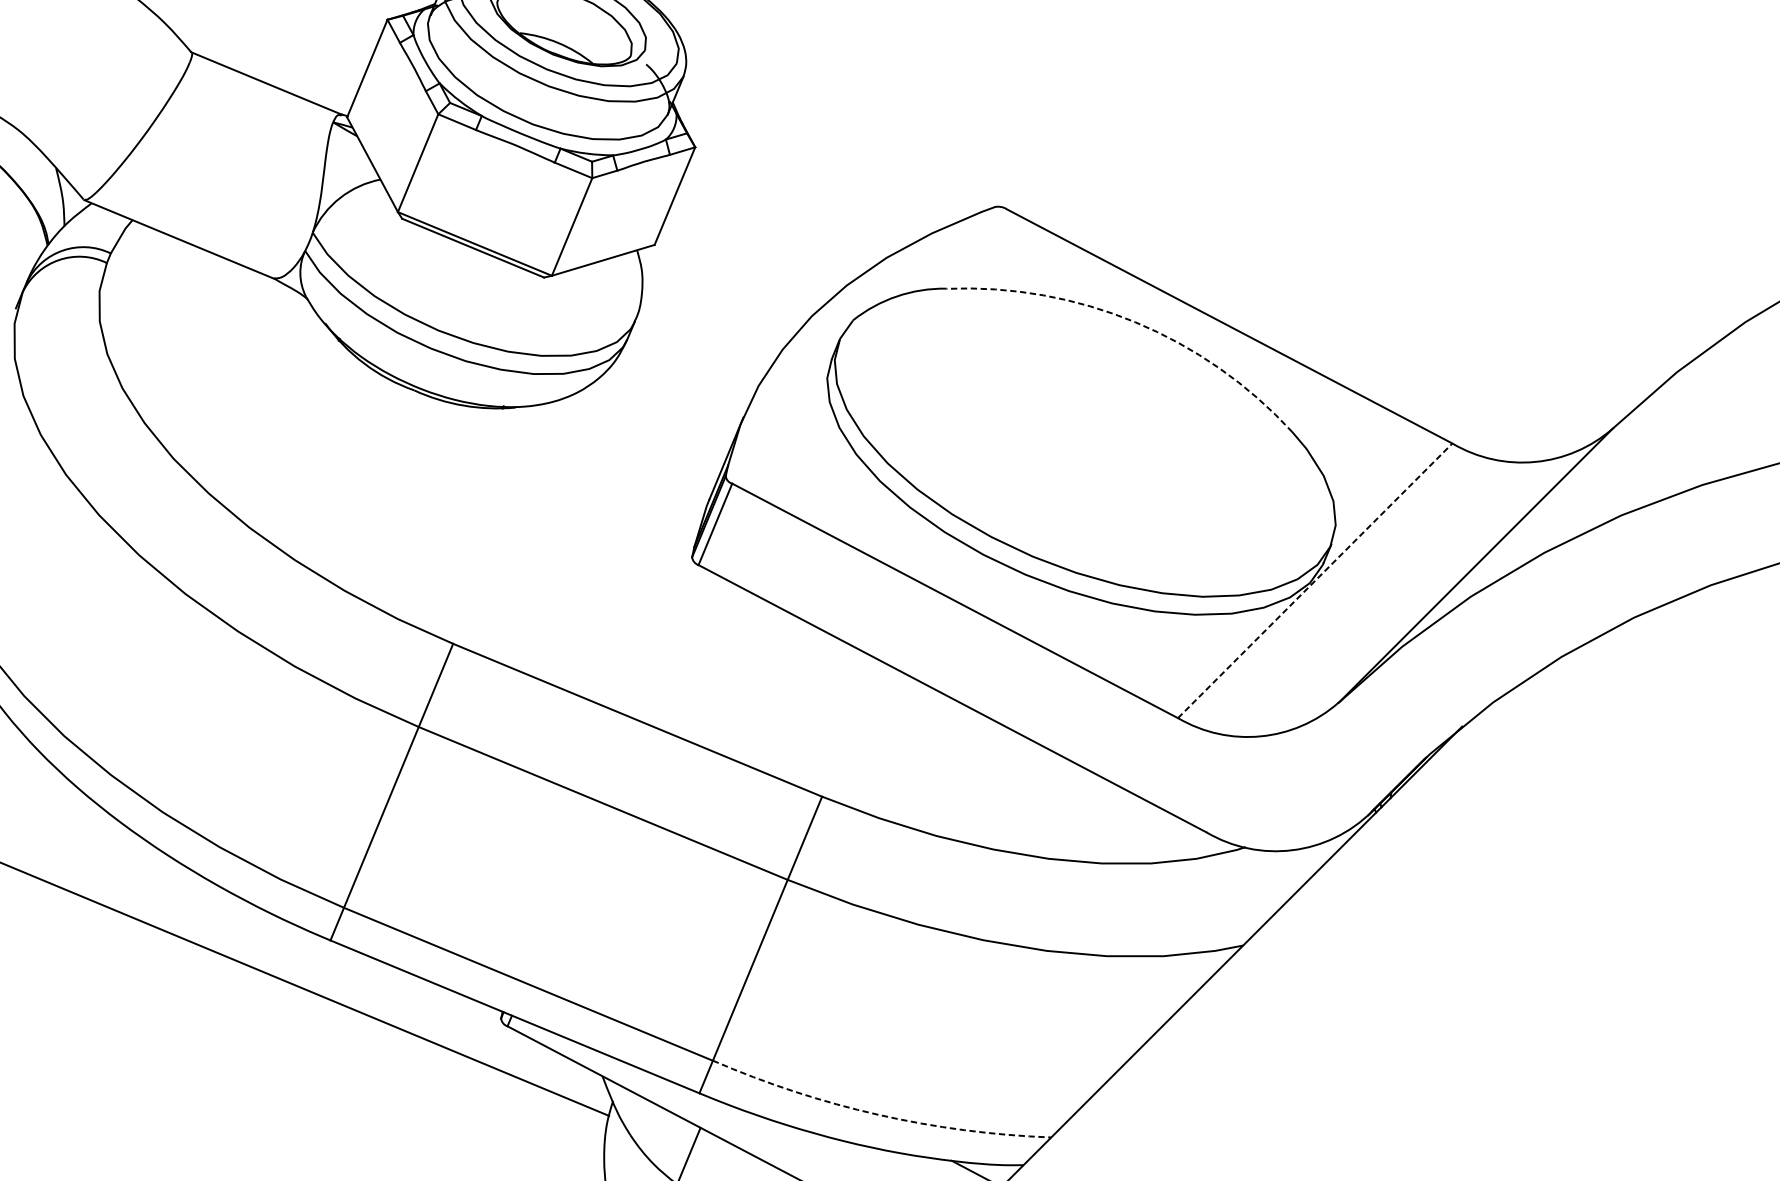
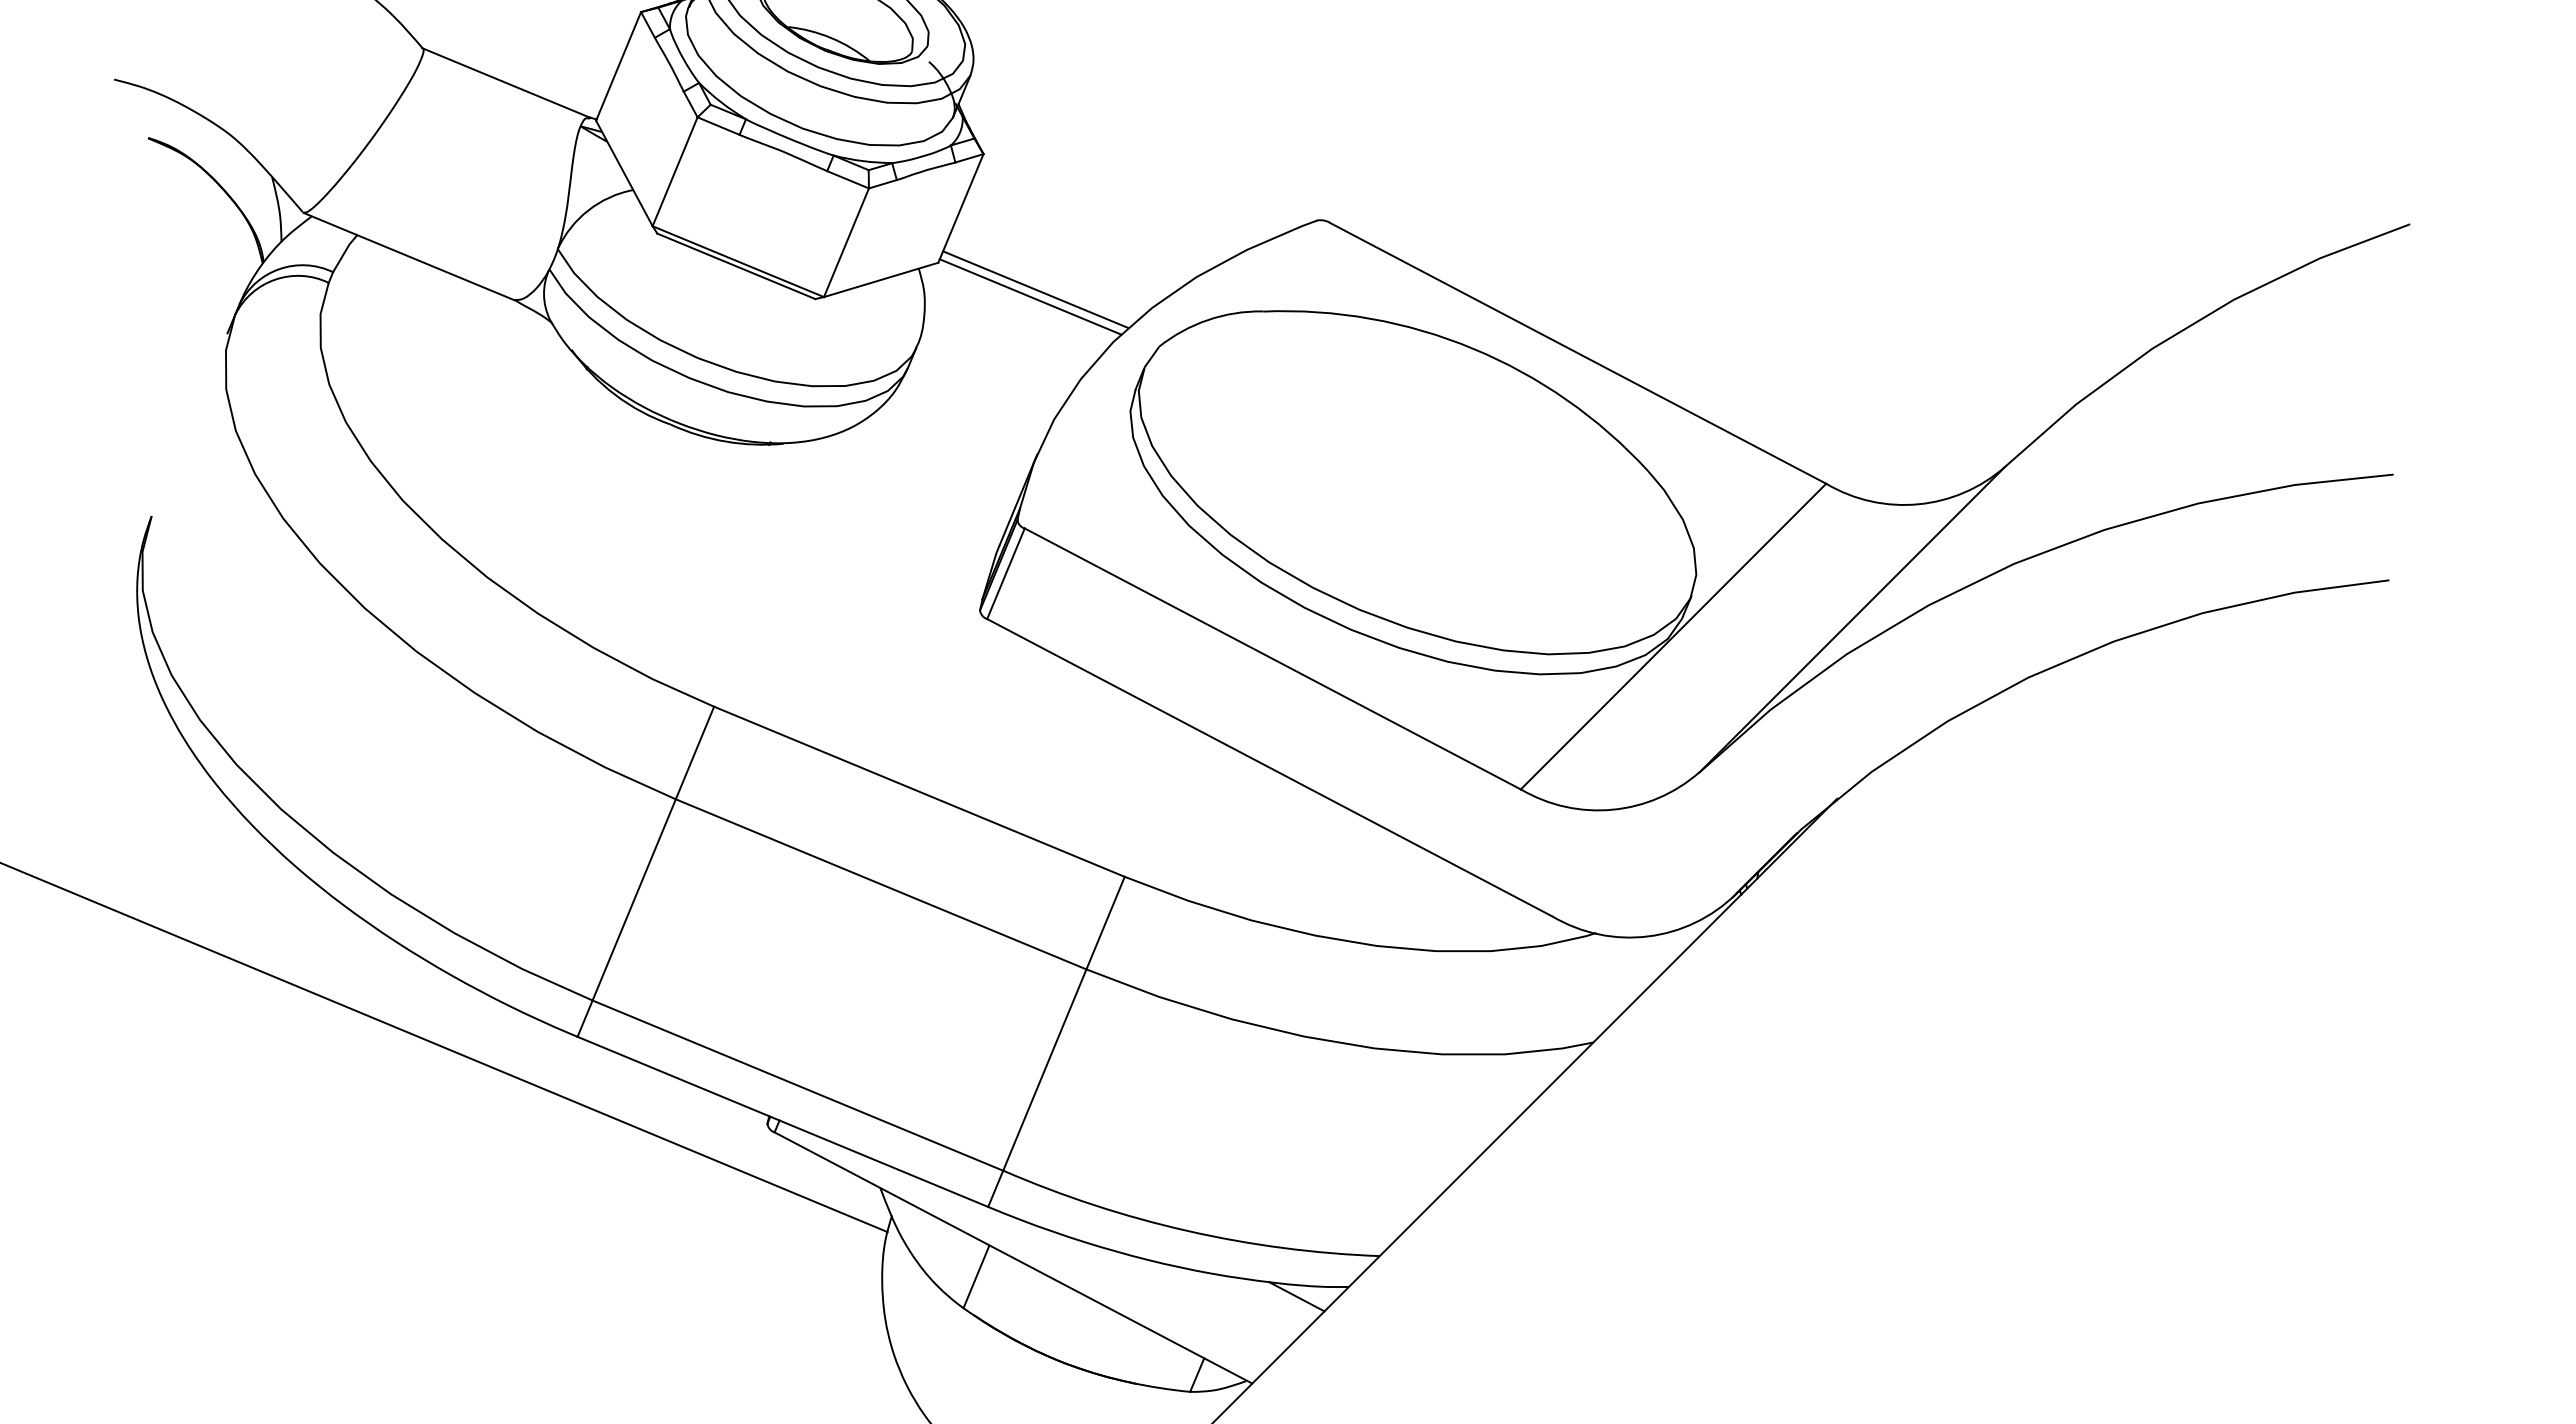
line: (741, 268) -> (1035, 289), added
line: (737, 275) -> (1030, 296), added
arc: (1135, 321) -> (1473, 348), dashed -> solid
line: (1315, 580) -> (1673, 636), dashed -> solid
arc: (878, 1114) -> (1187, 1230), dashed -> solid

